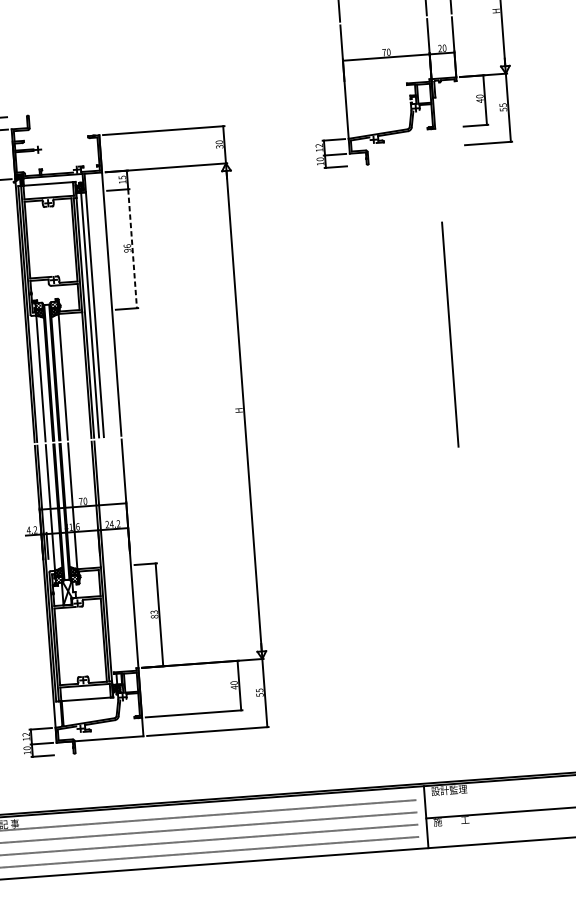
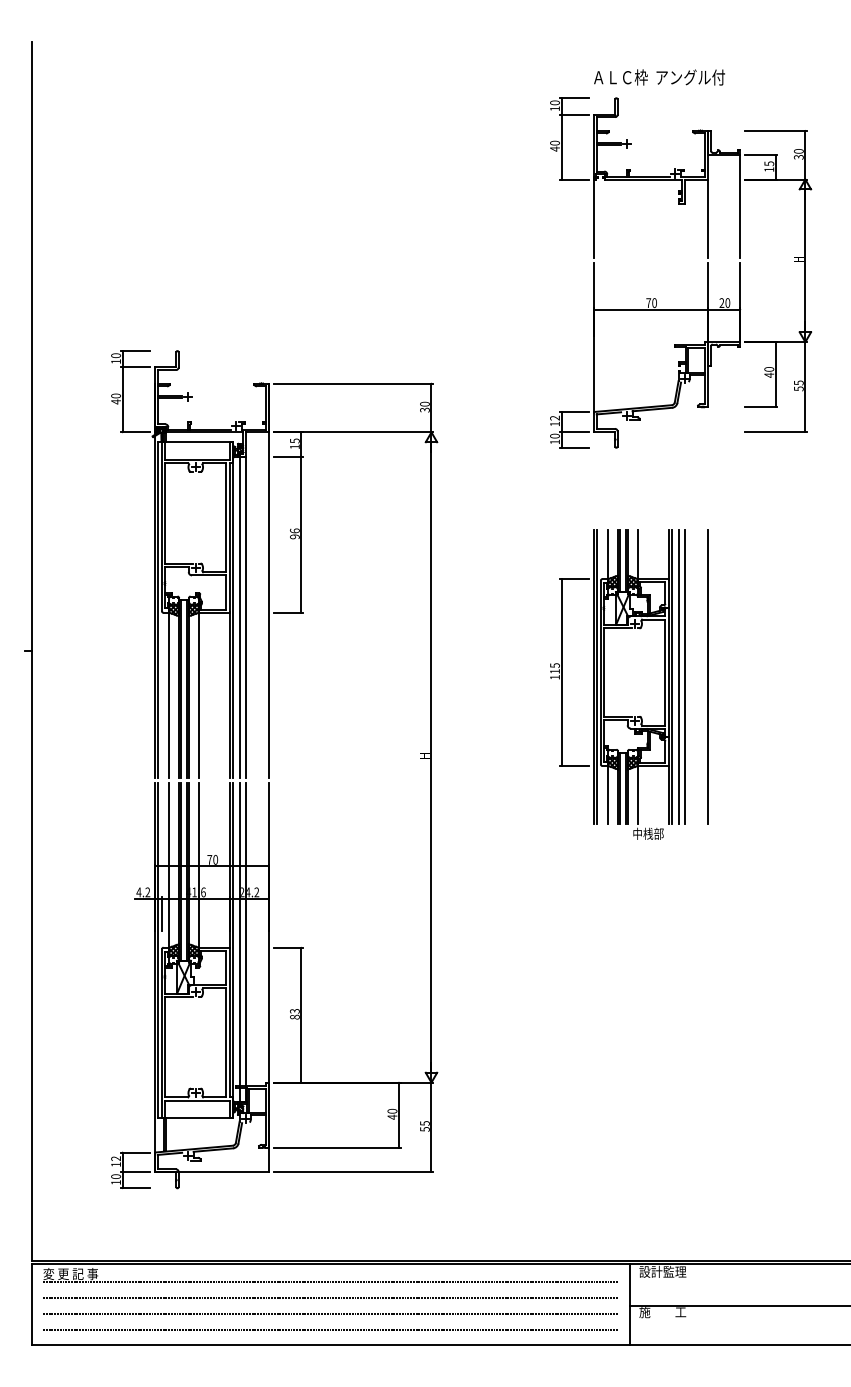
line: (132, 249) -> (301, 535), dashed -> solid
part: (381, 345) -> (617, 684), added
line: (113, 555) -> (246, 933), added
line: (107, 556) -> (239, 933), added

